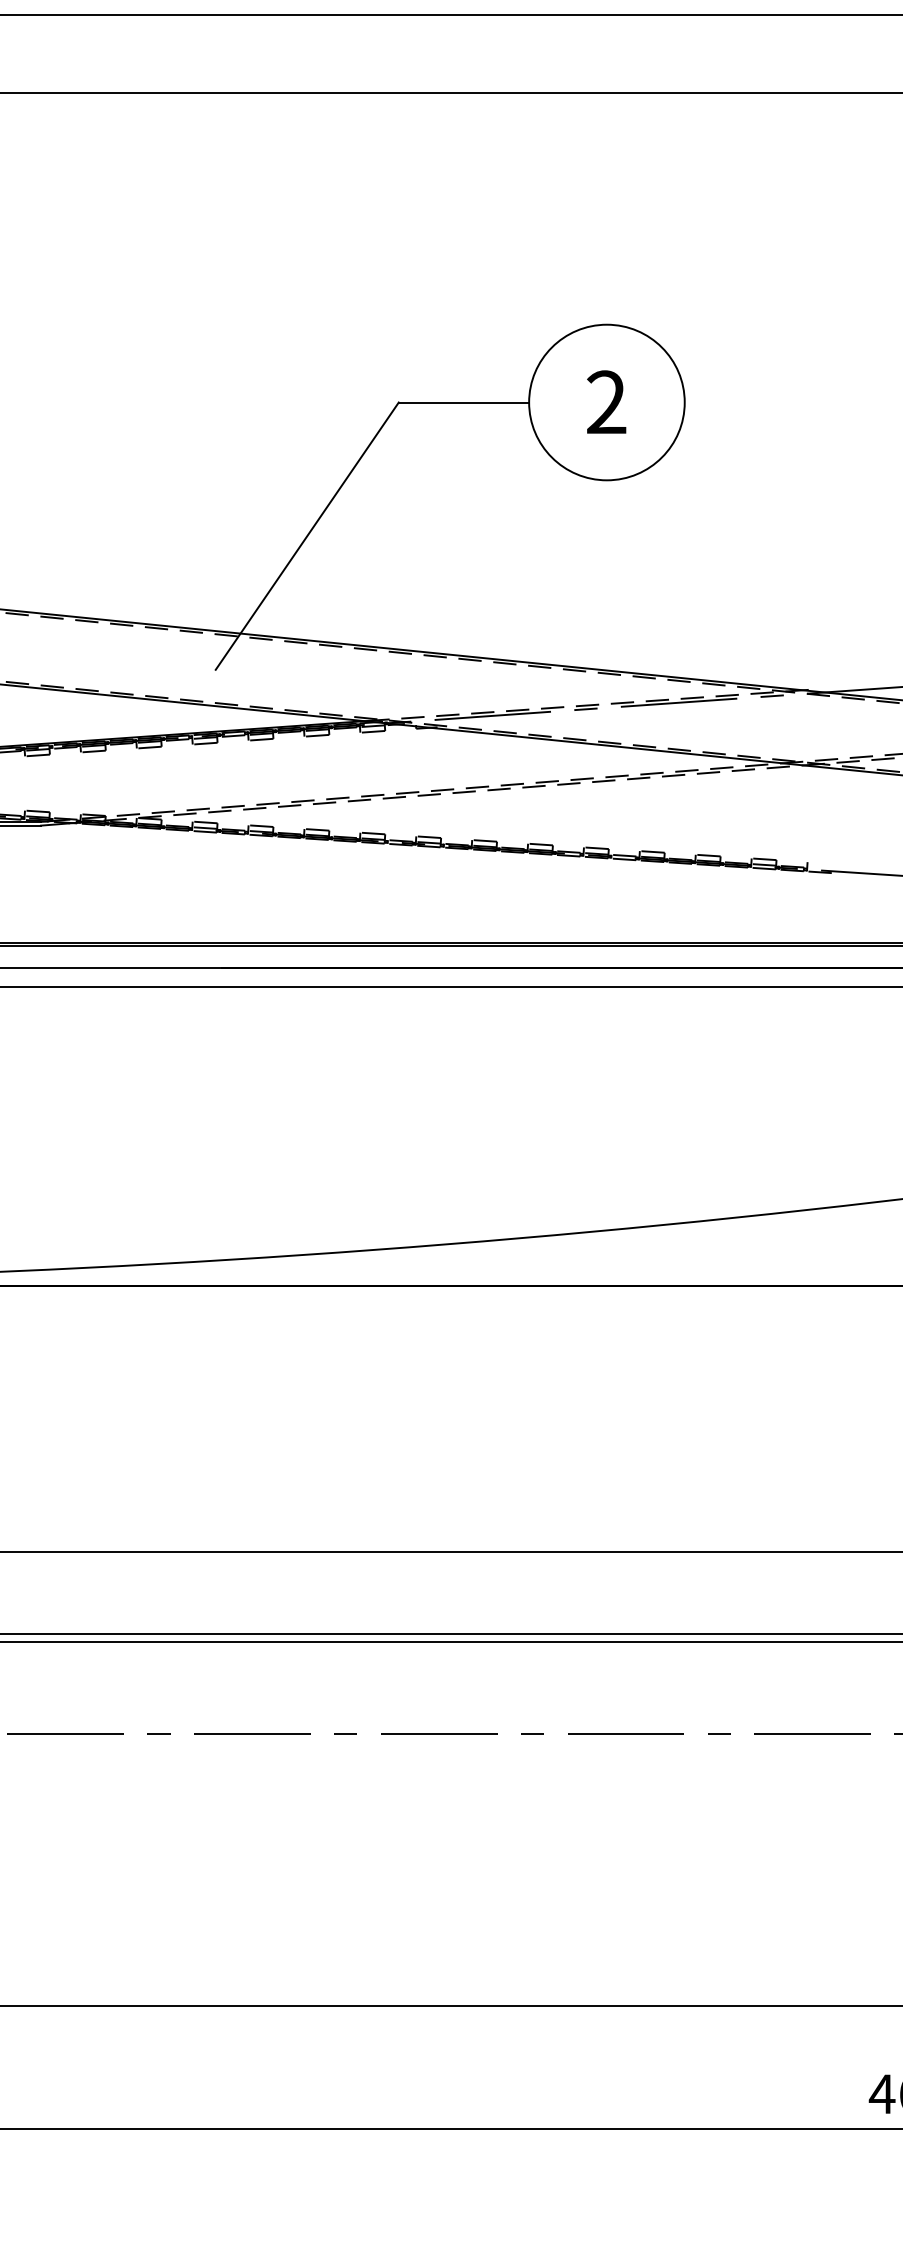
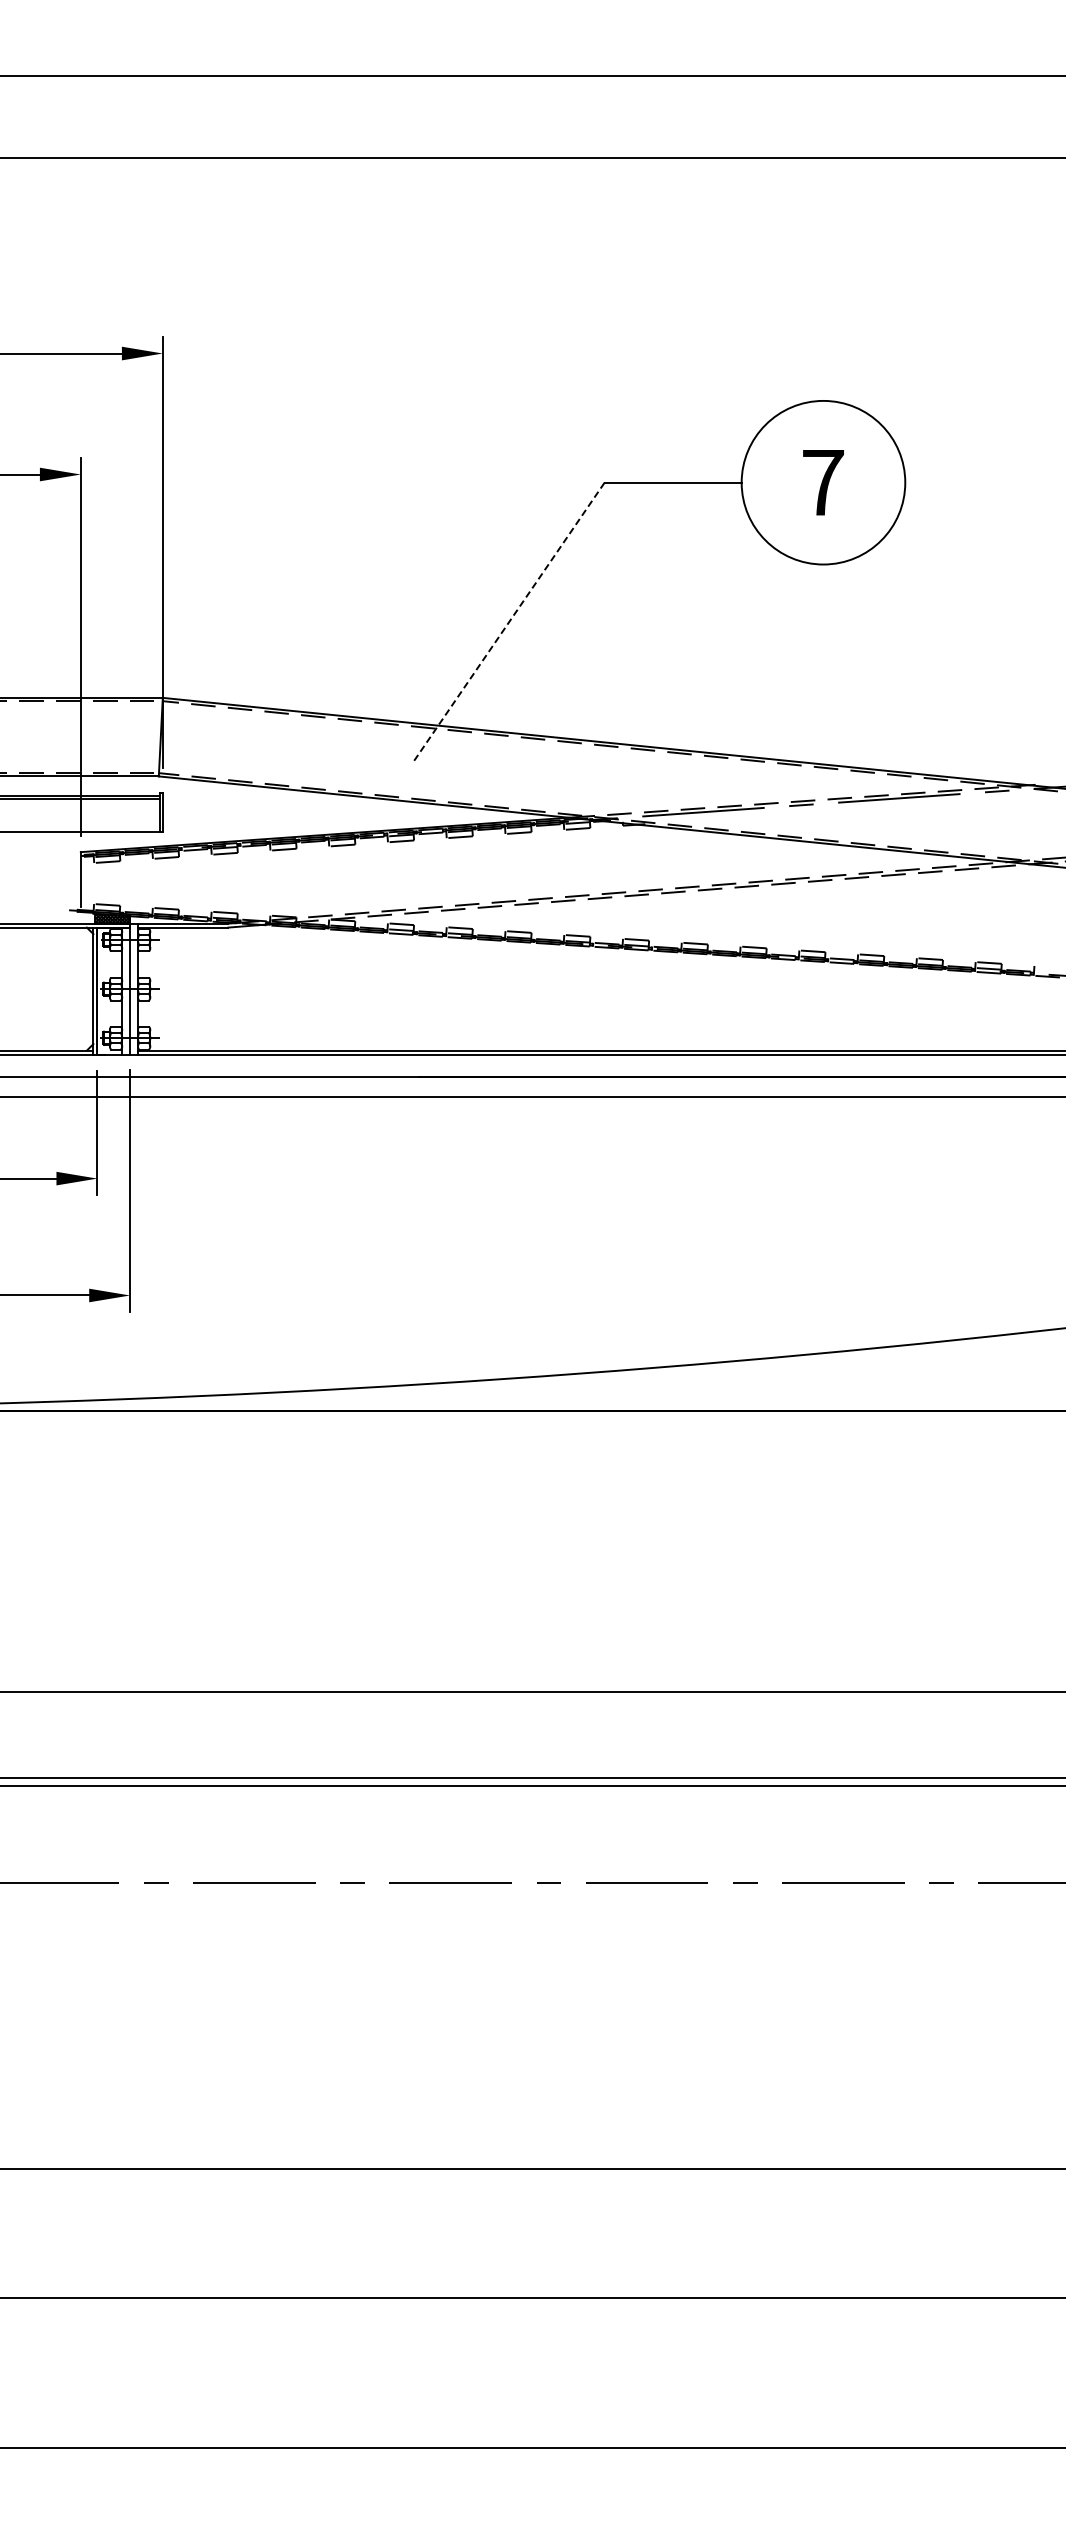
text: (606, 401) -> (822, 481), 2 -> 7
line: (307, 536) -> (508, 623), solid -> dashed

